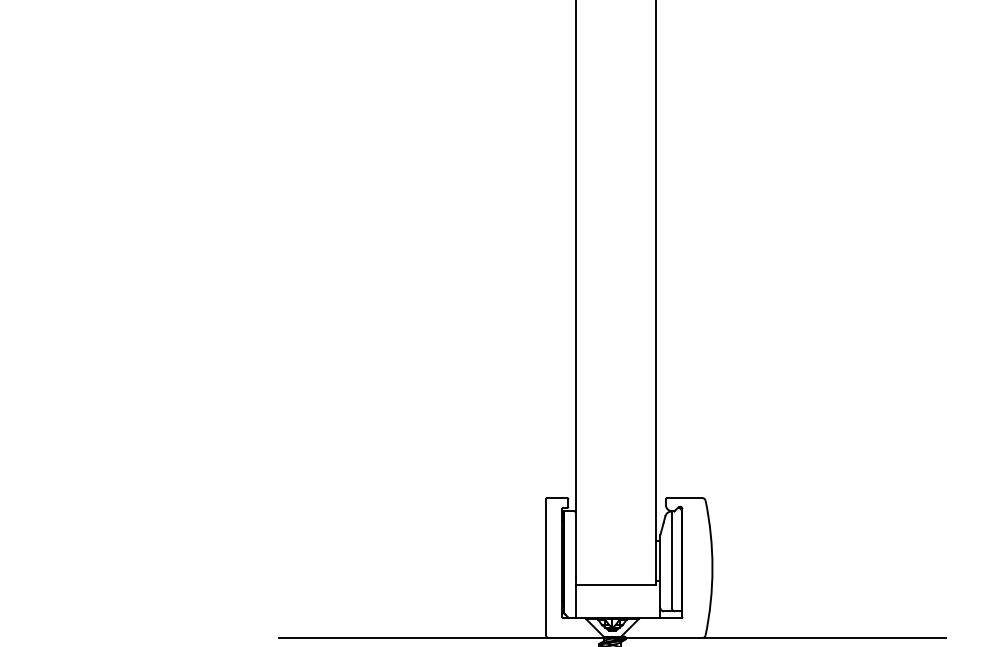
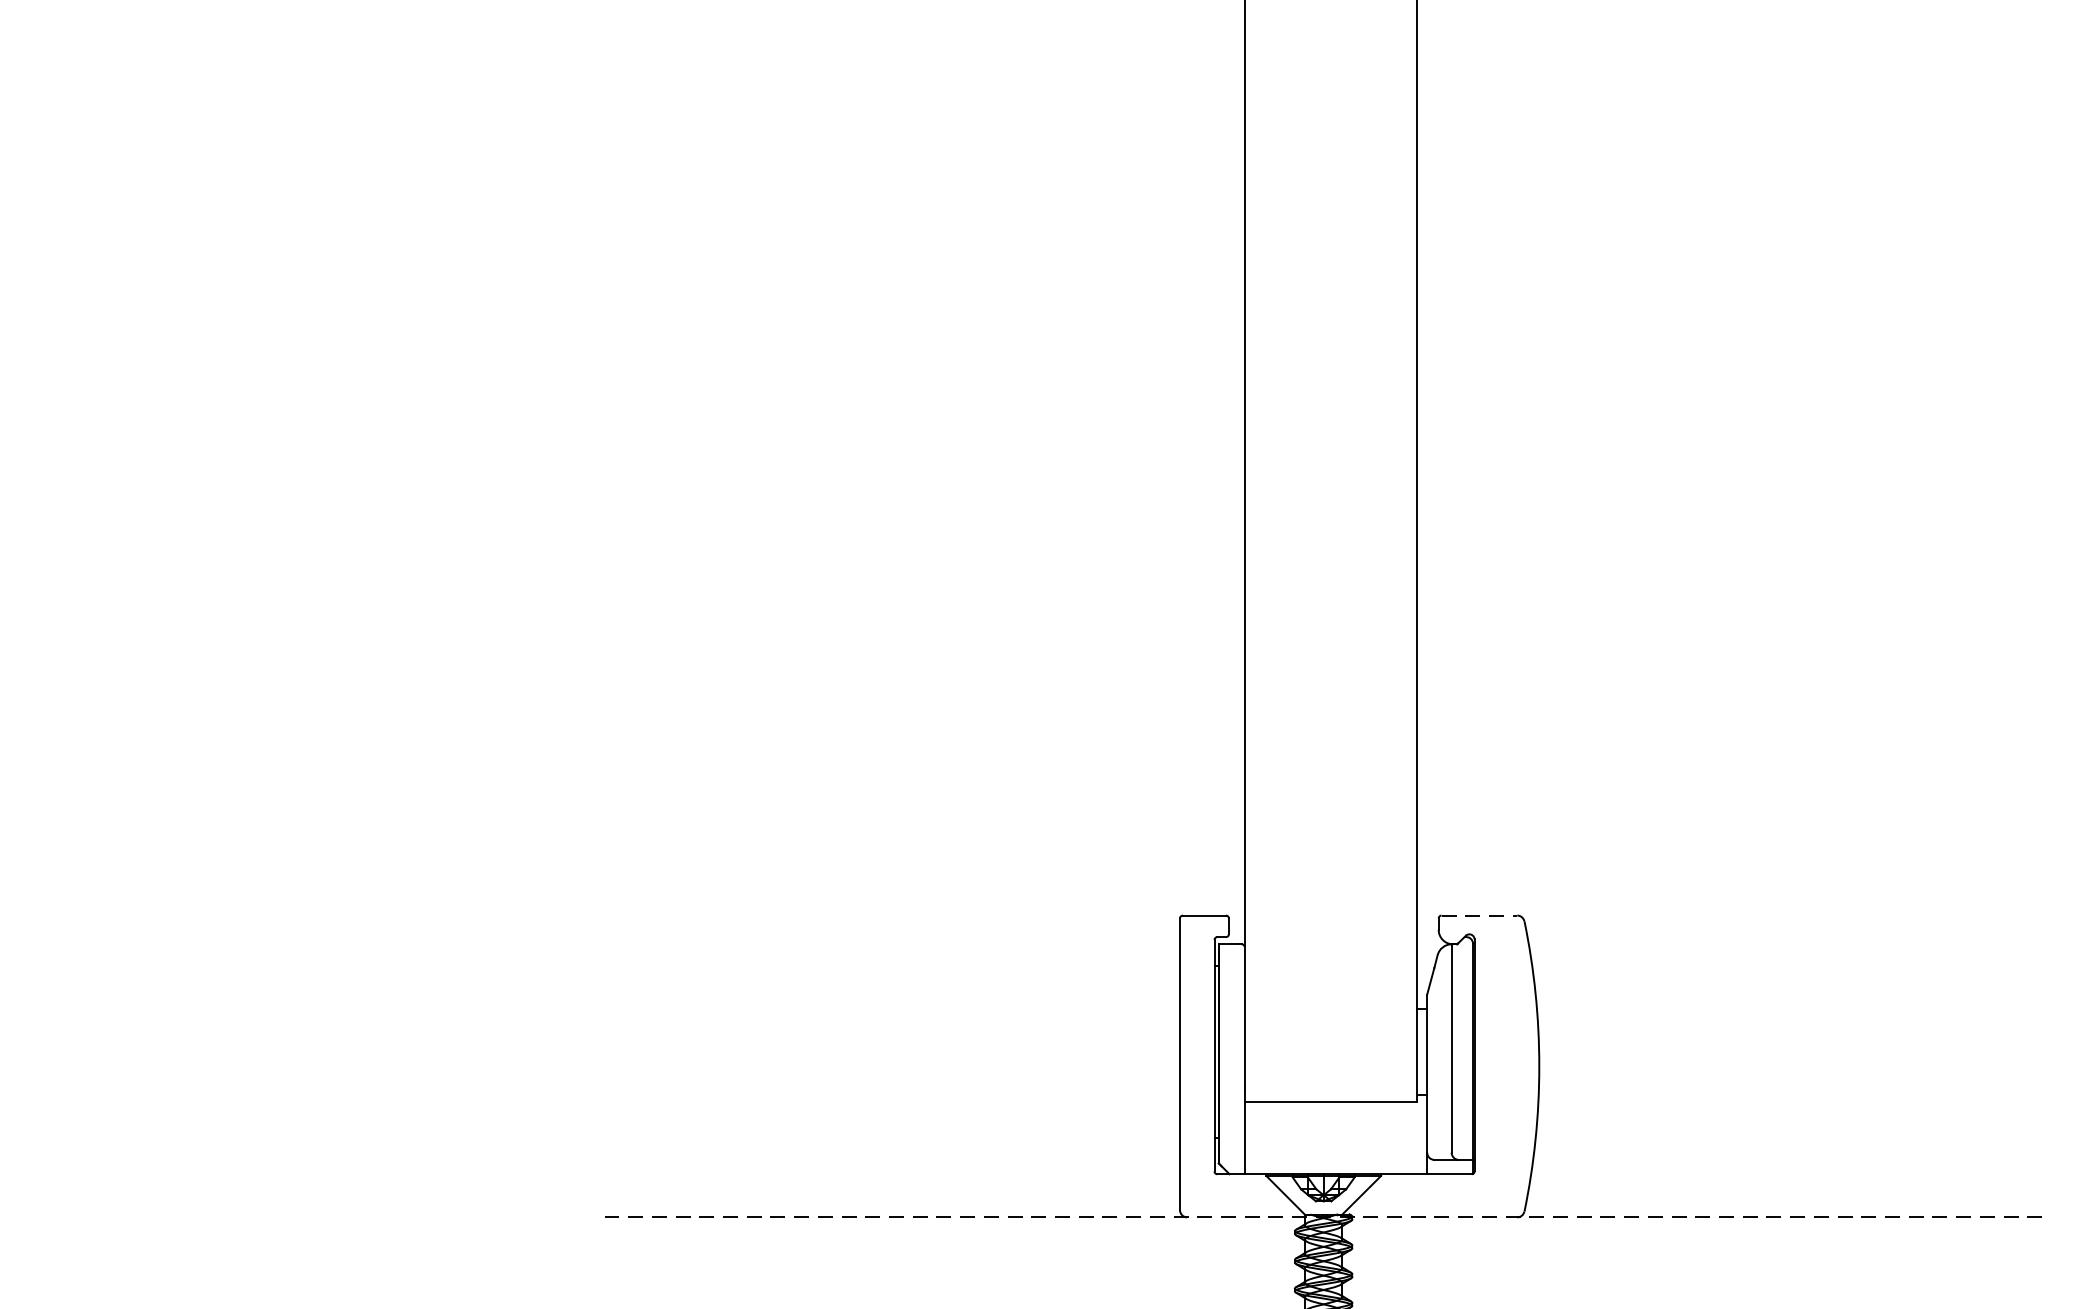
line: (684, 498) -> (1478, 916), solid -> dashed
line: (611, 638) -> (1321, 1218), solid -> dashed

